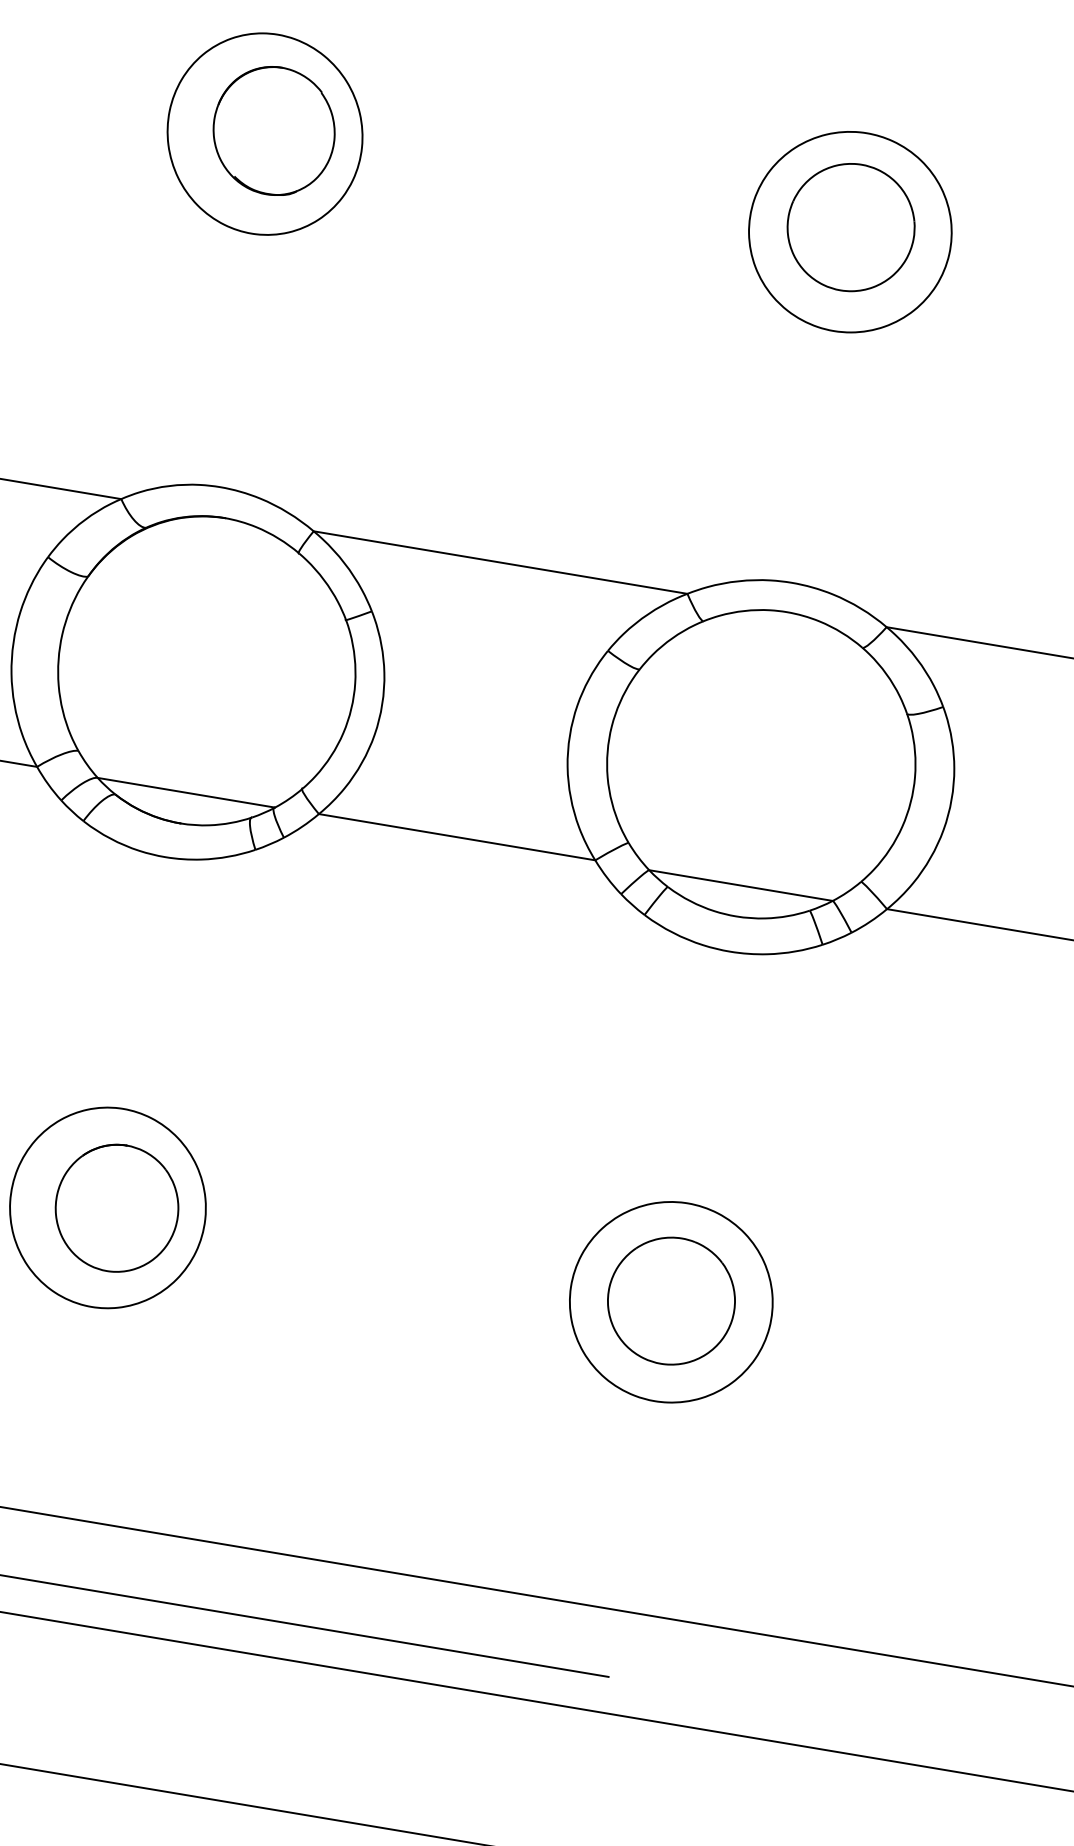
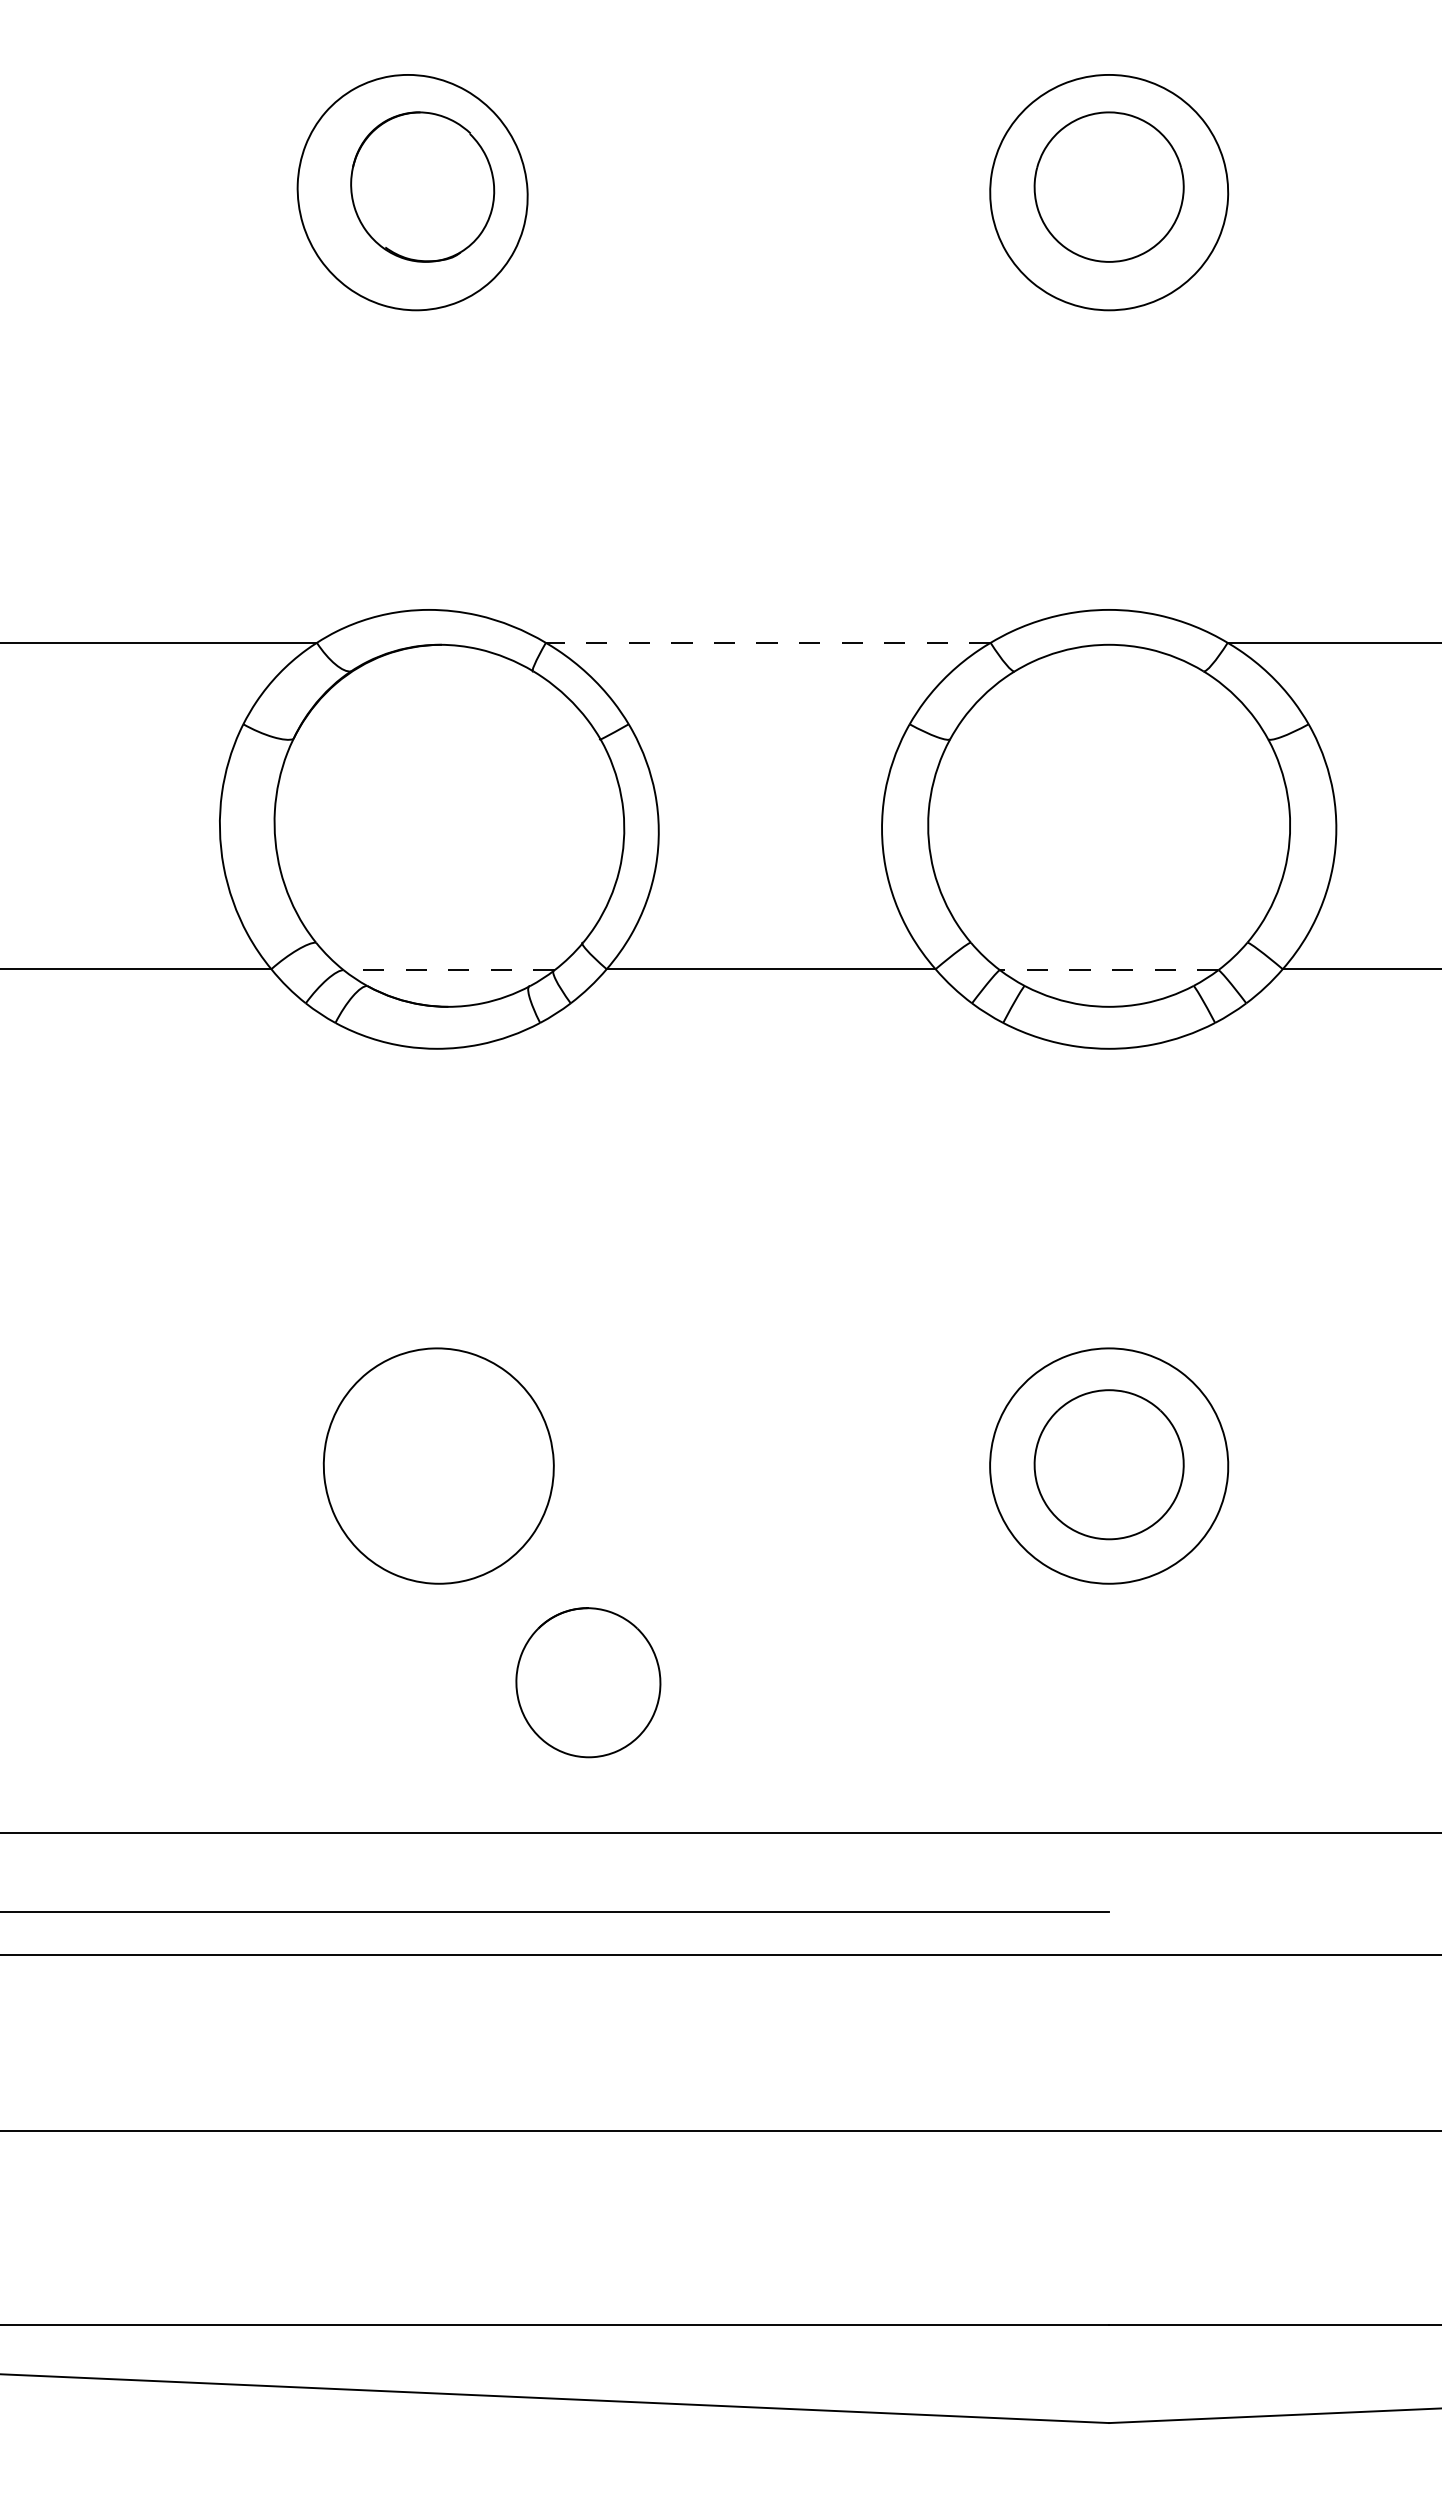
line: (499, 562) -> (767, 642), solid -> dashed
line: (185, 792) -> (448, 970), solid -> dashed
line: (740, 885) -> (1108, 970), solid -> dashed
part: (117, 1208) -> (588, 1682), moved

